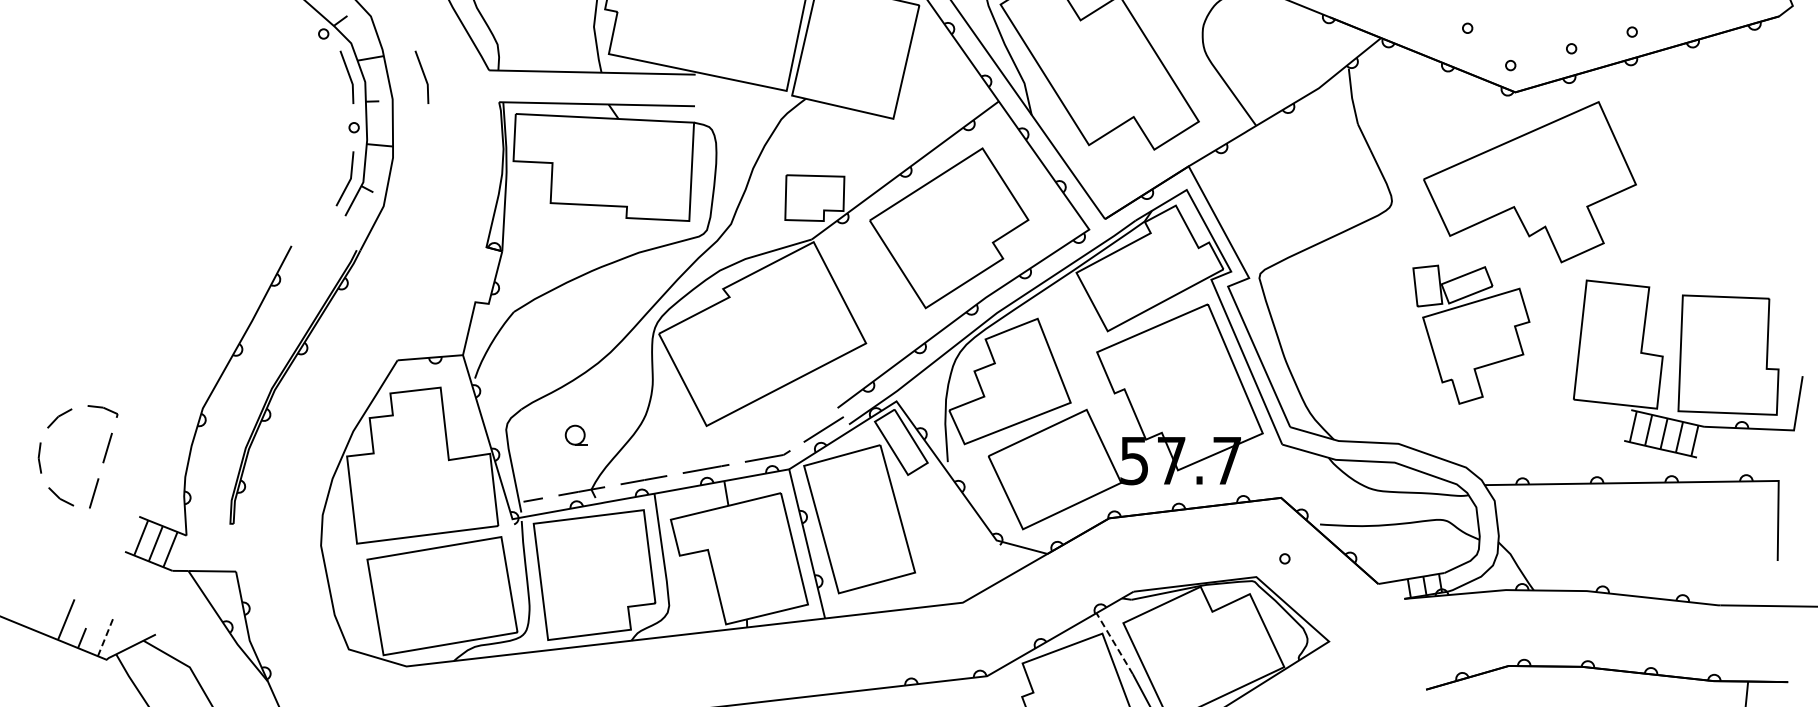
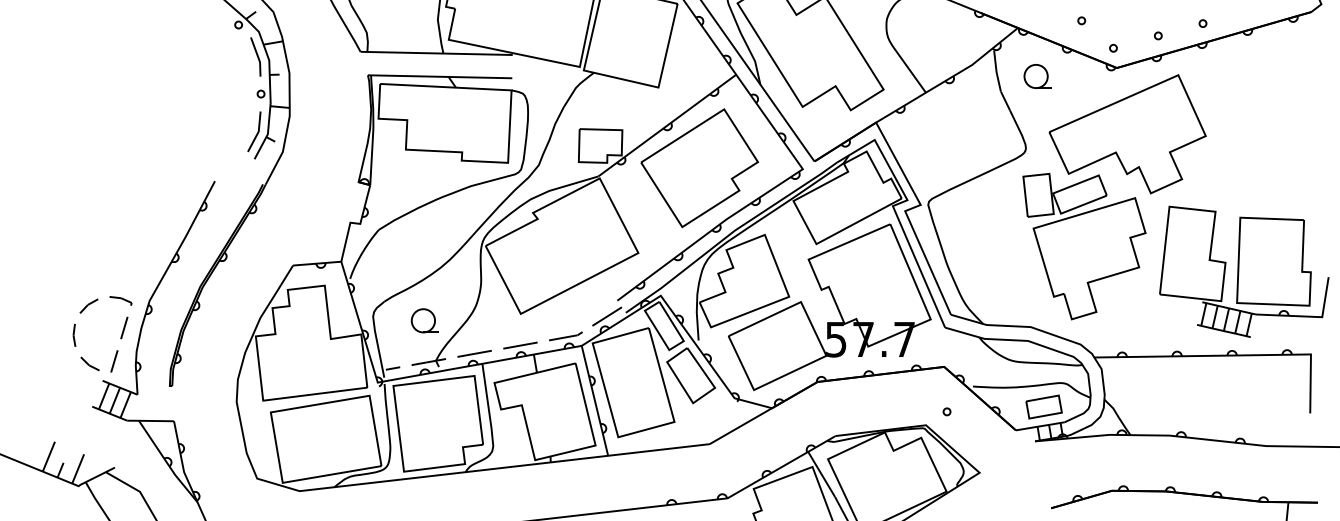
line: (423, 76) -> (312, 56), removed
part: (1407, 103) -> (1037, 76), added
part: (1471, 334) -> (1084, 246), size x1.43
part: (576, 434) -> (424, 320), size x1.67
part: (102, 461) -> (120, 337), moved
part: (937, 509) -> (691, 375), added
part: (1416, 551) -> (1044, 406), added
line: (106, 635) -> (78, 468), dashed -> solid
line: (1114, 643) -> (821, 474), dashed -> solid

